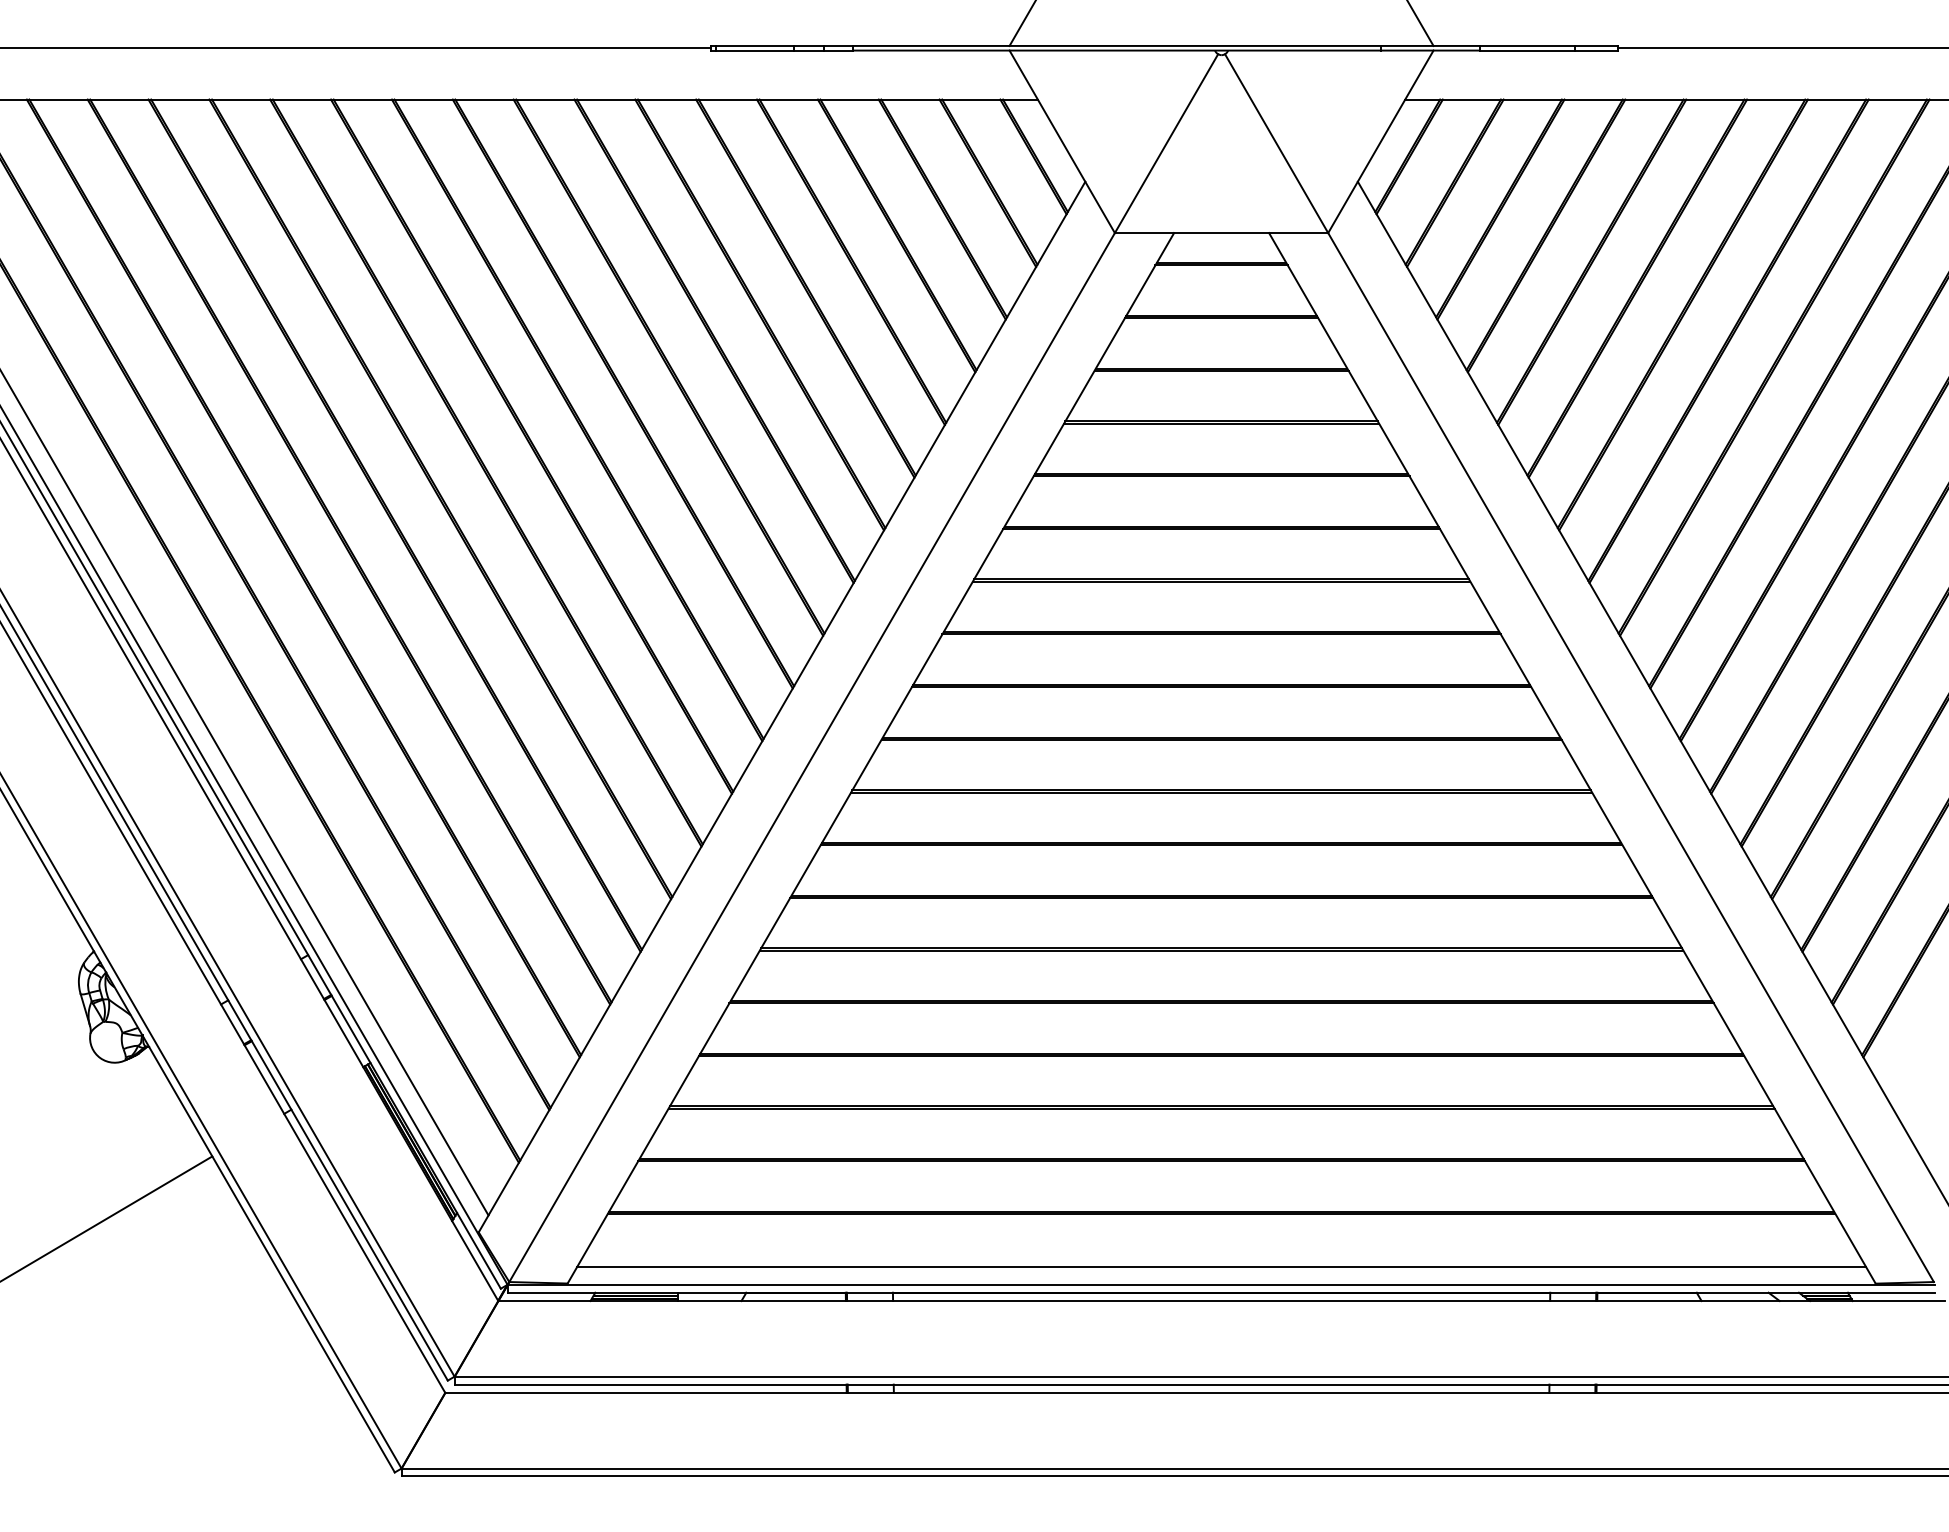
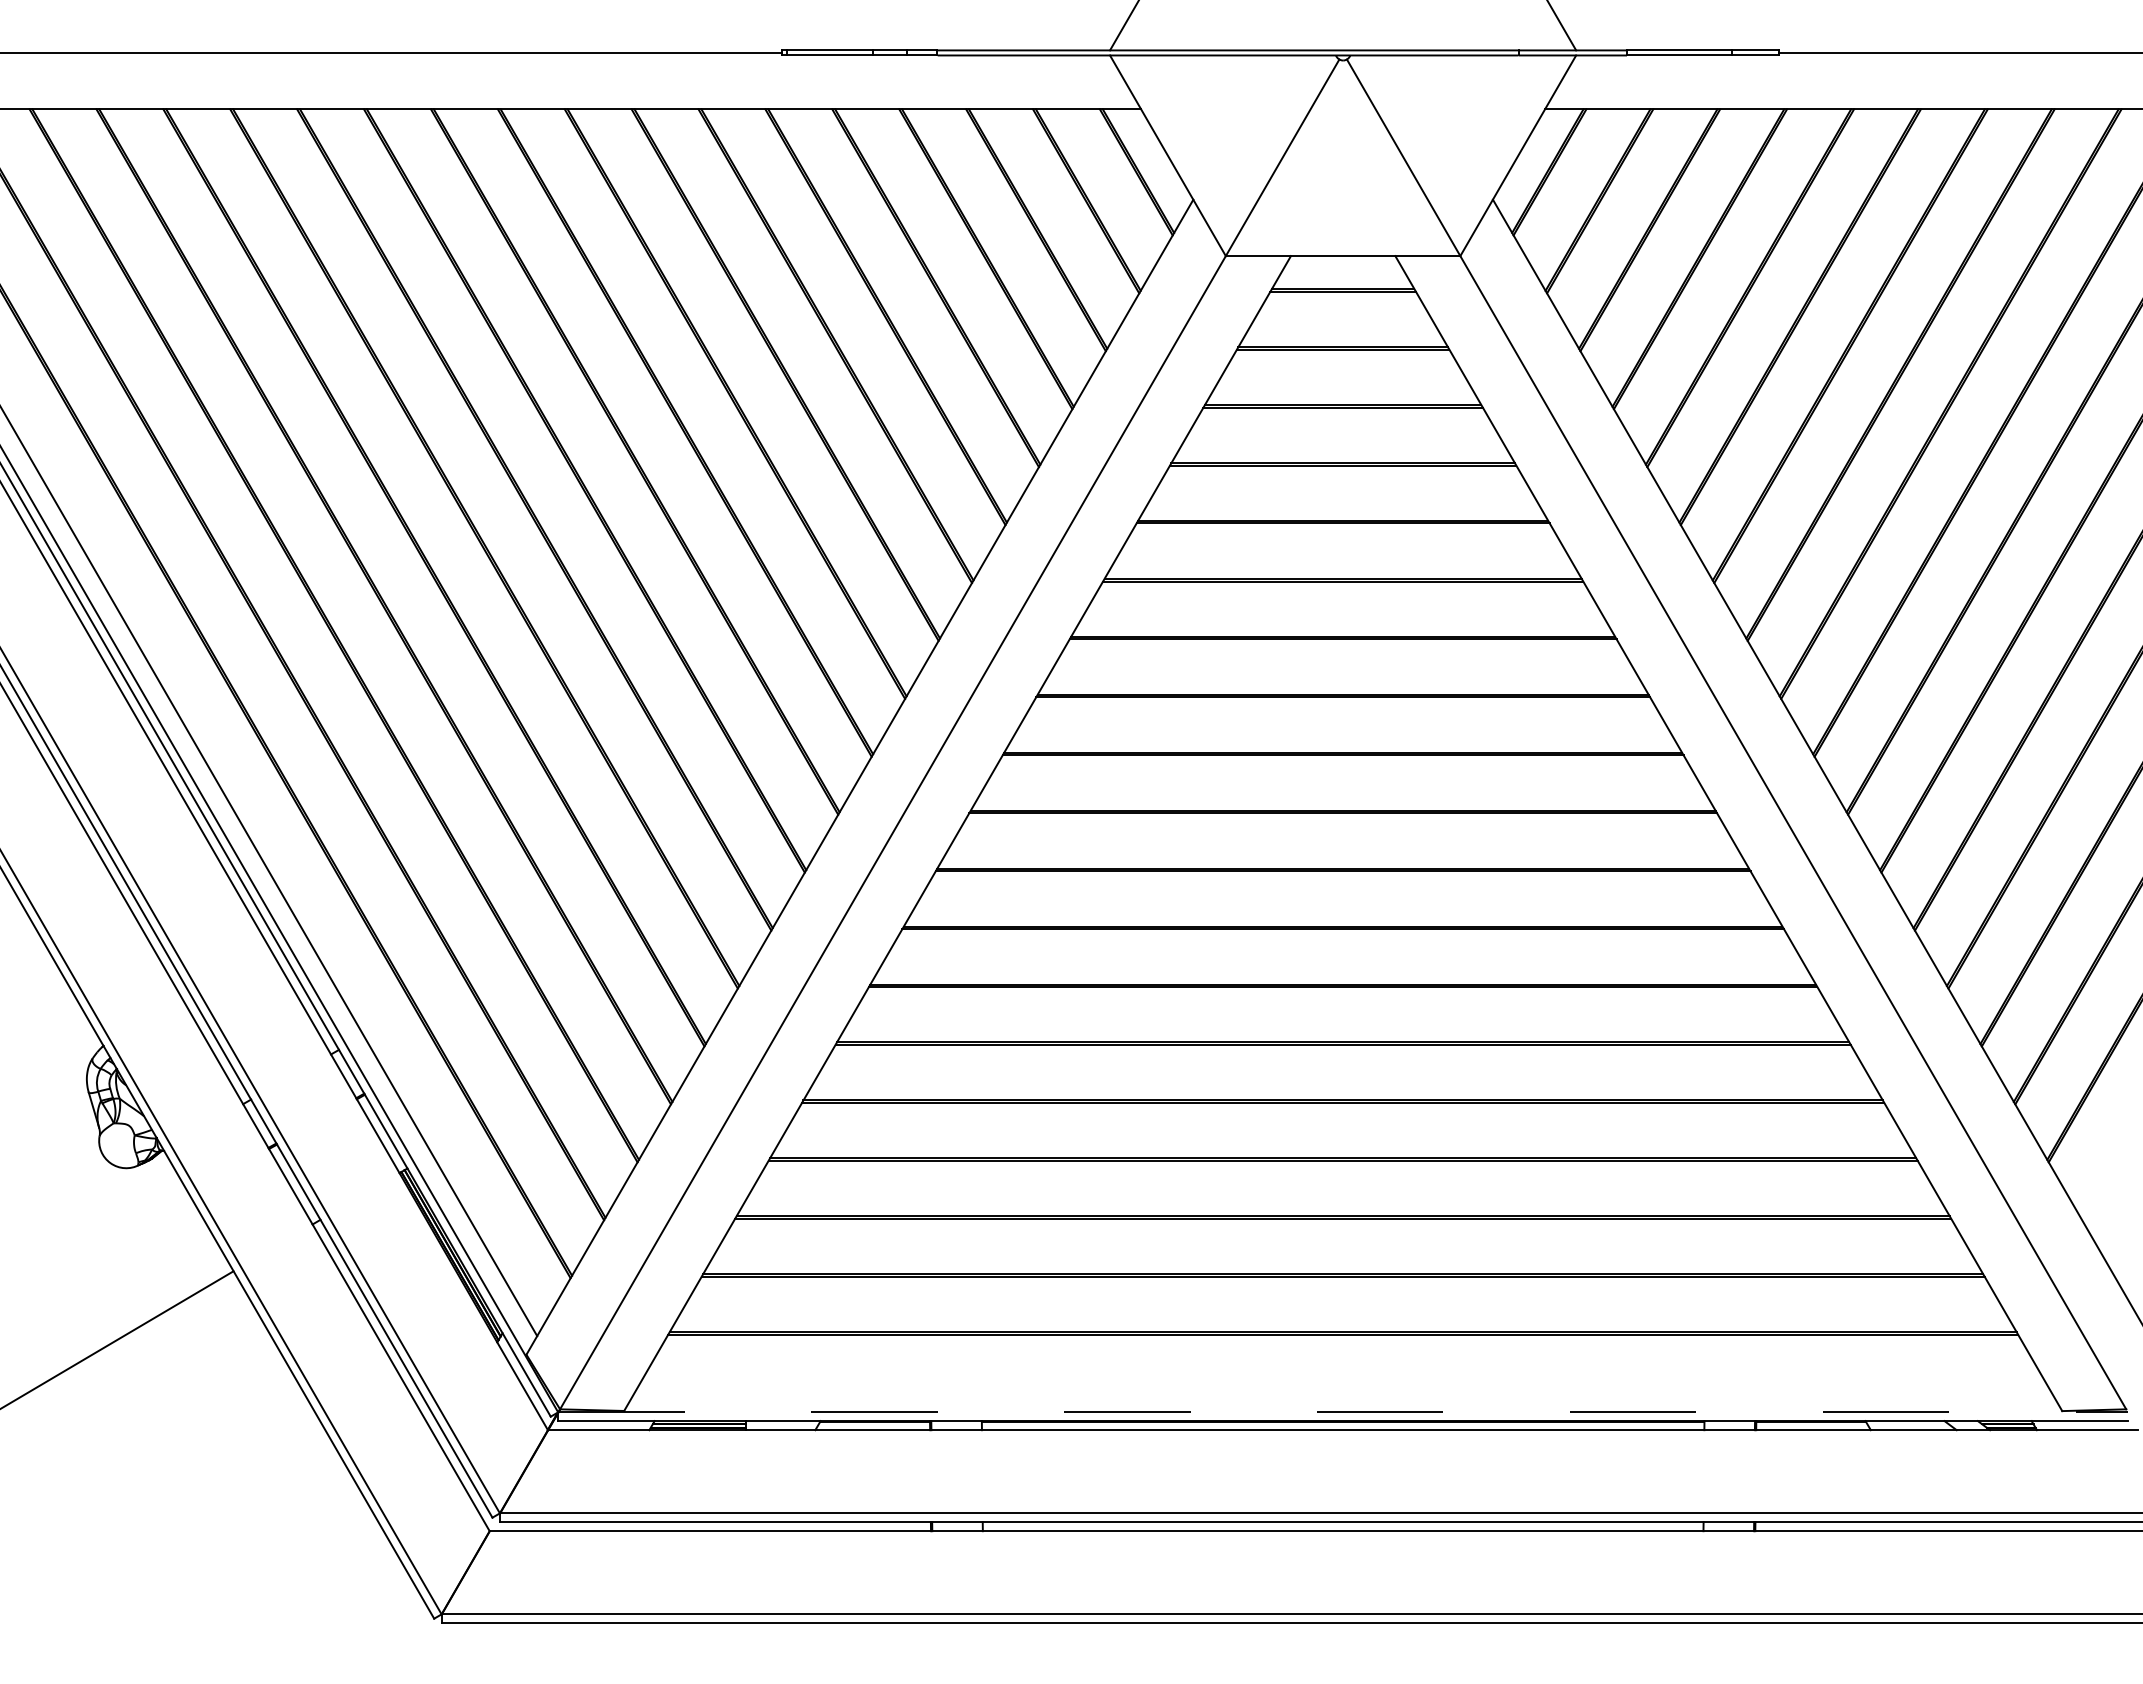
line: (1221, 1266) -> (1342, 1392), removed
line: (1221, 1284) -> (1343, 1412), solid -> dashed

